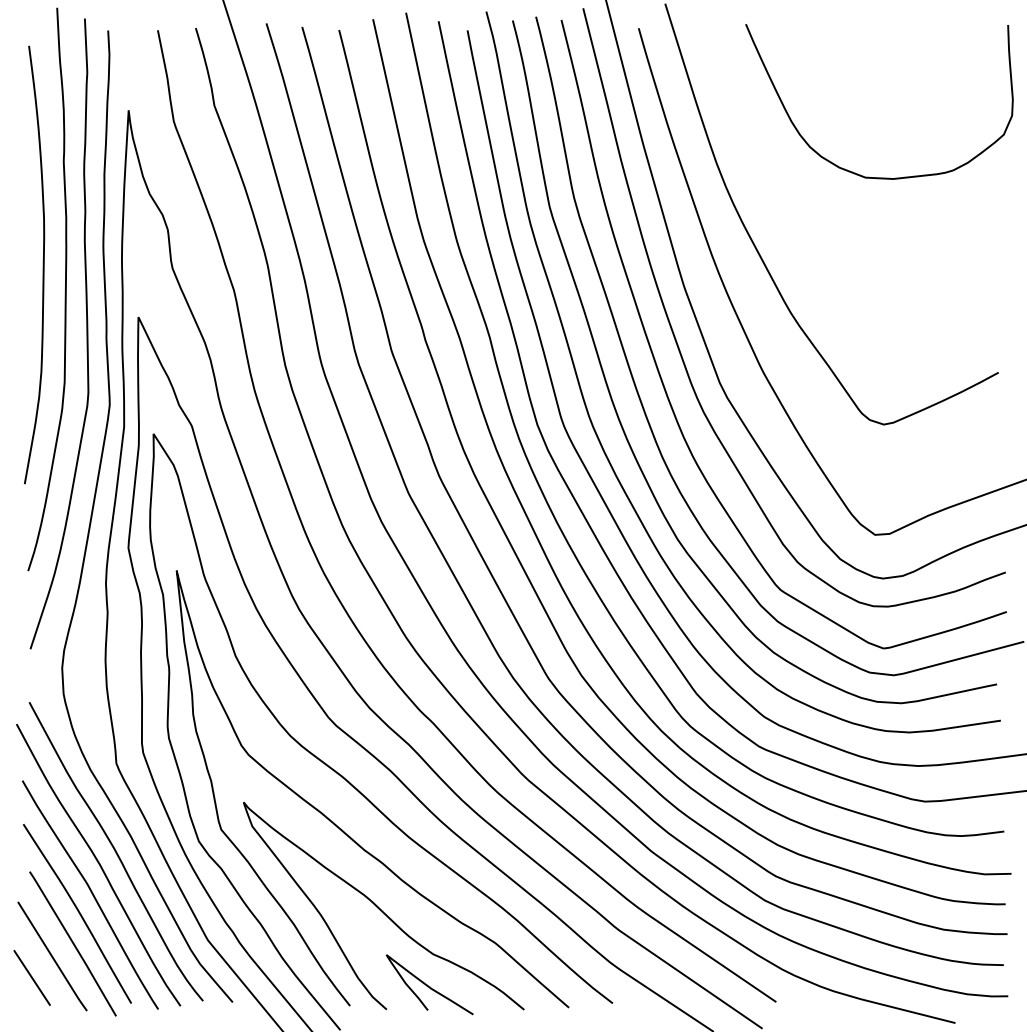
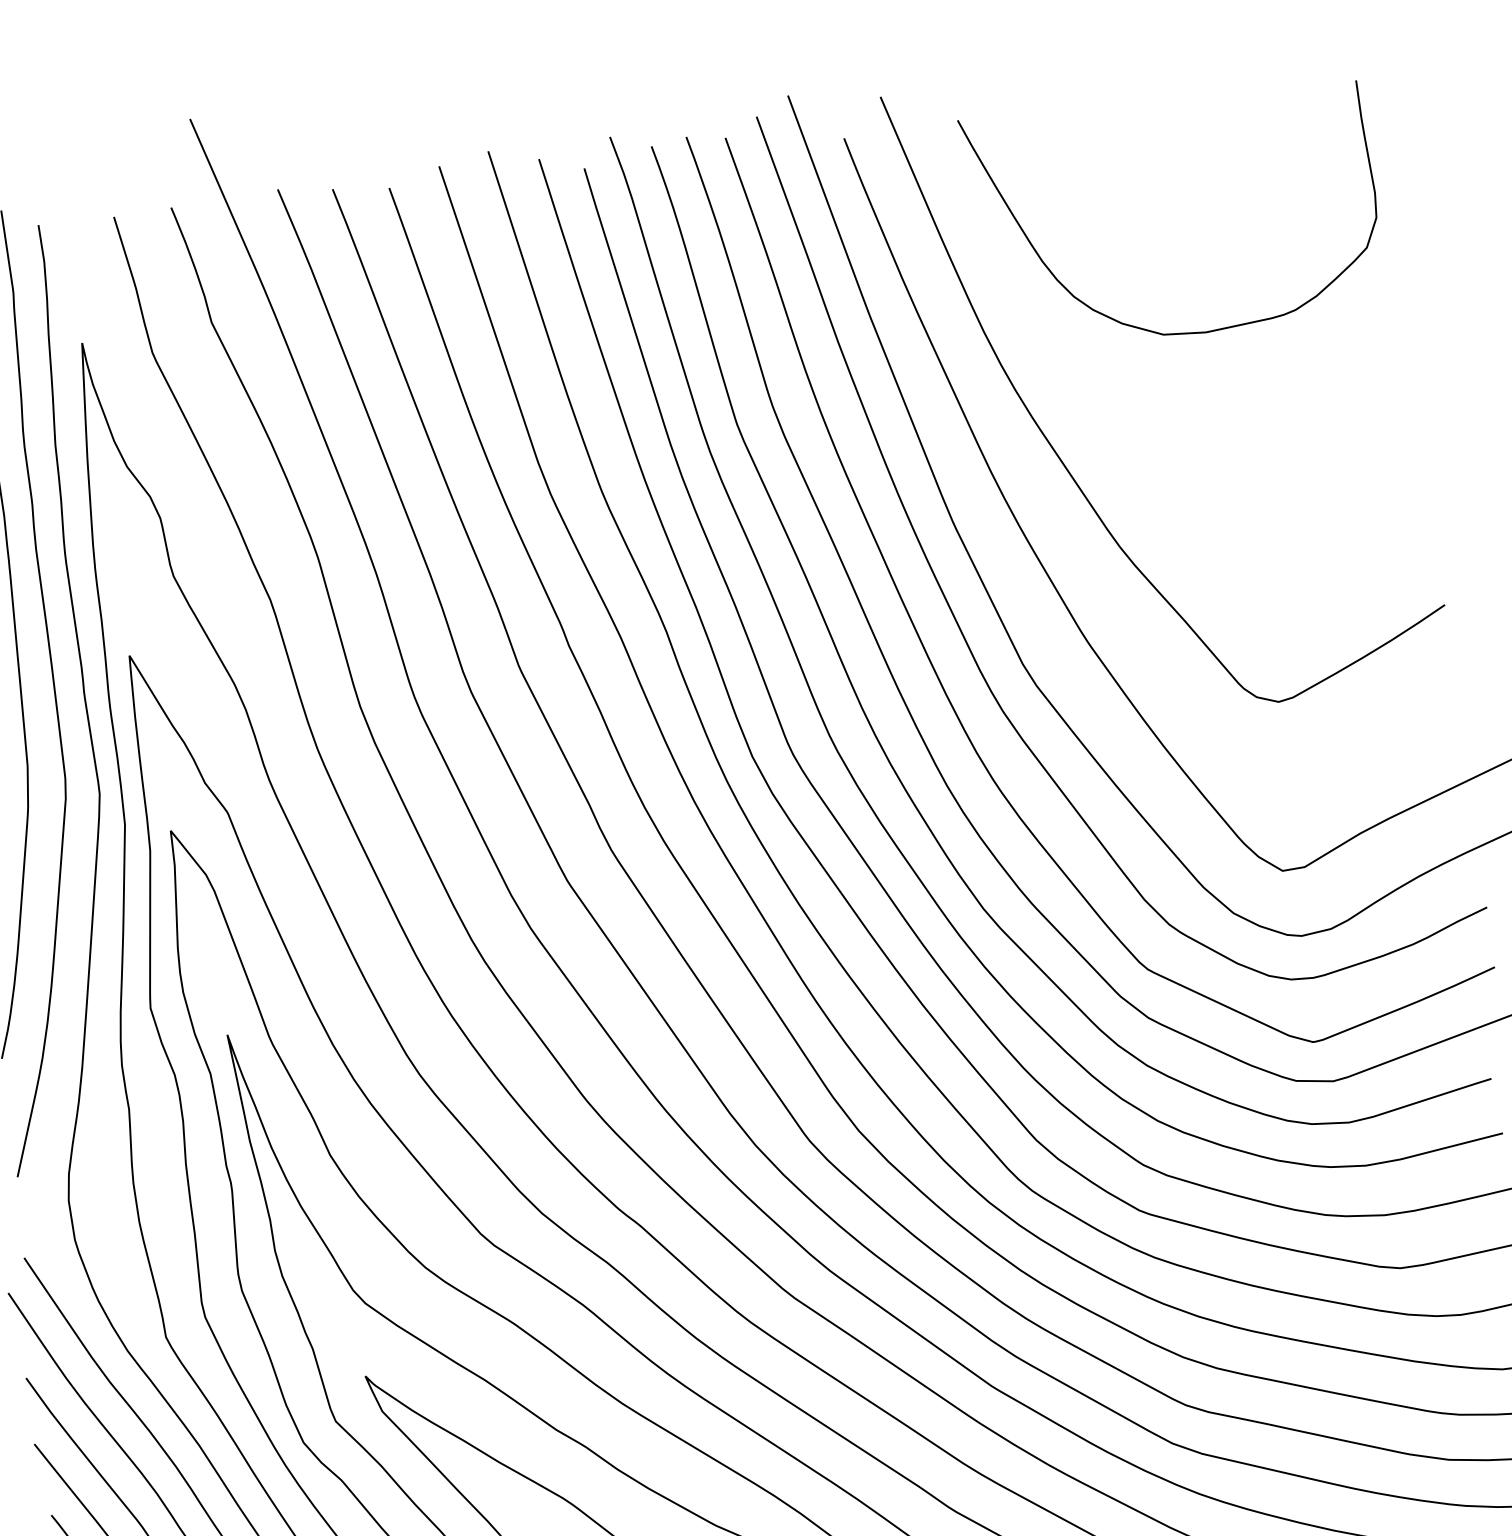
curve: (850, 170) -> (1139, 326), moved

